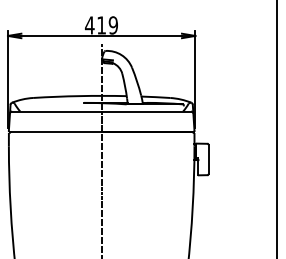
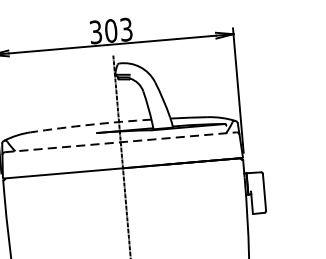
text: (101, 25) -> (110, 31), 419 -> 303
arc: (79, 96) -> (90, 125), solid -> dashed
line: (102, 111) -> (121, 142), solid -> dashed

